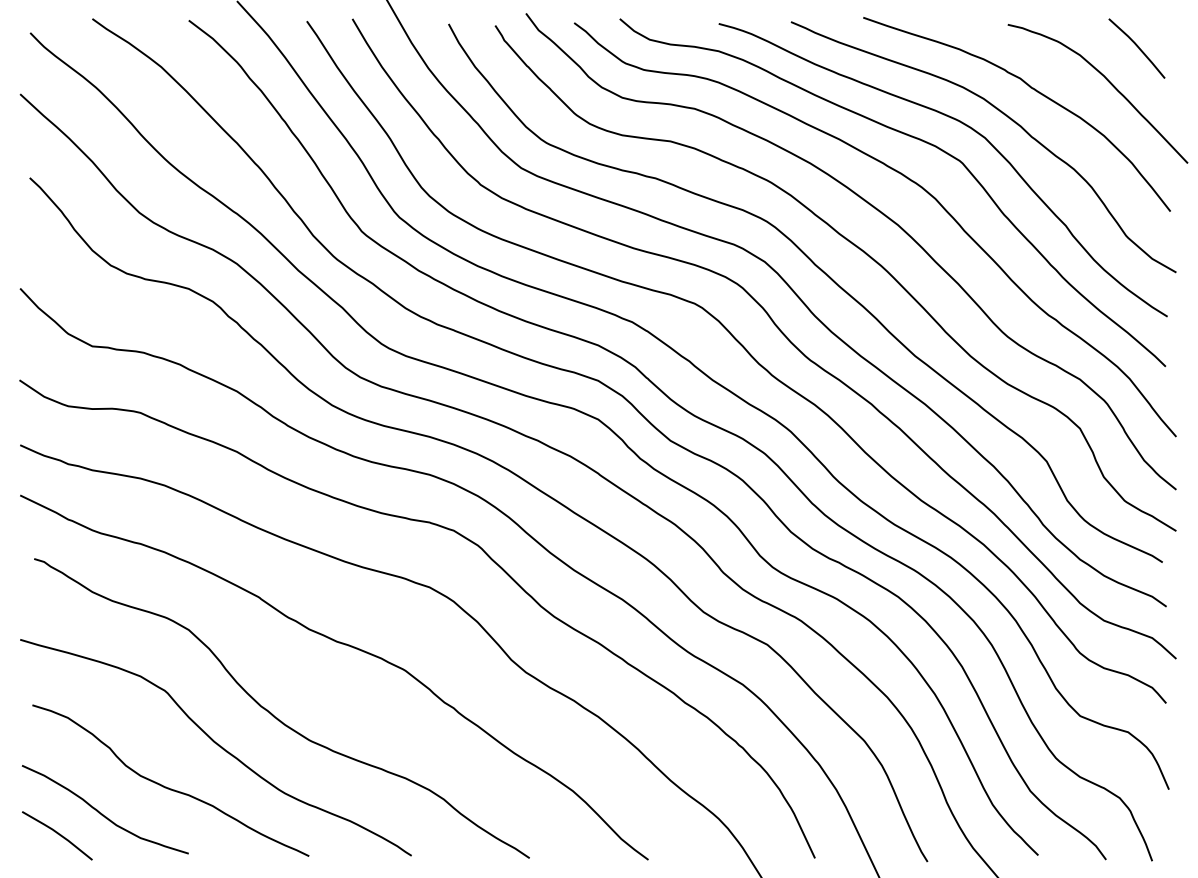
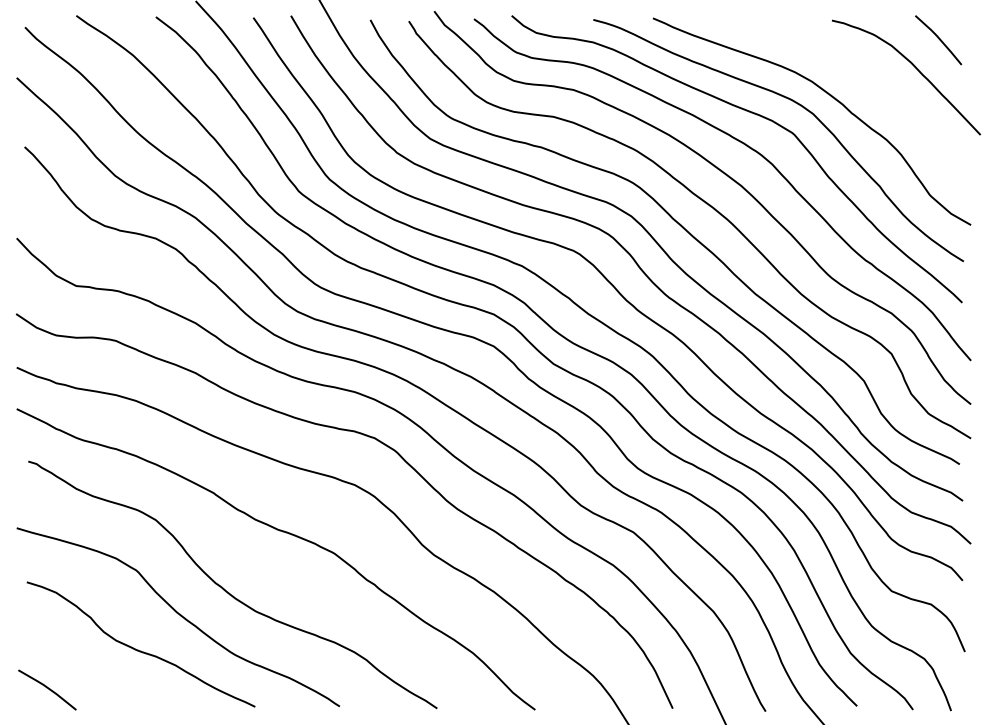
curve: (1032, 90) -> (852, 74), removed
curve: (101, 812) -> (83, 670), removed

